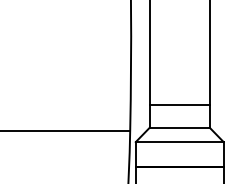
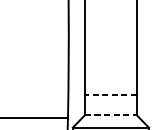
line: (179, 104) -> (110, 95), solid -> dashed
line: (179, 127) -> (110, 115), solid -> dashed

